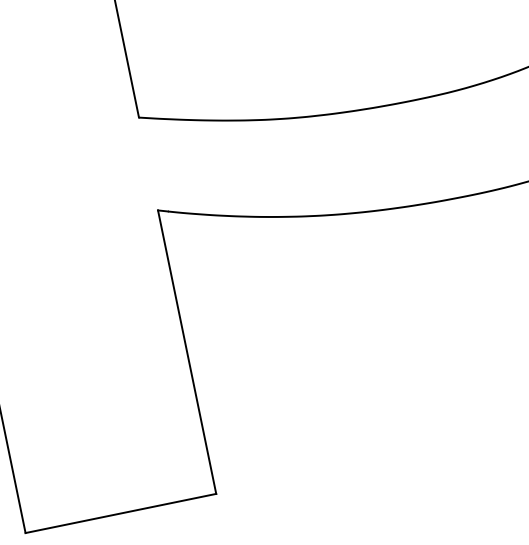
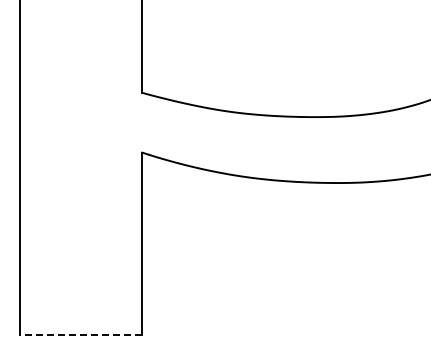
line: (120, 514) -> (80, 335), solid -> dashed

